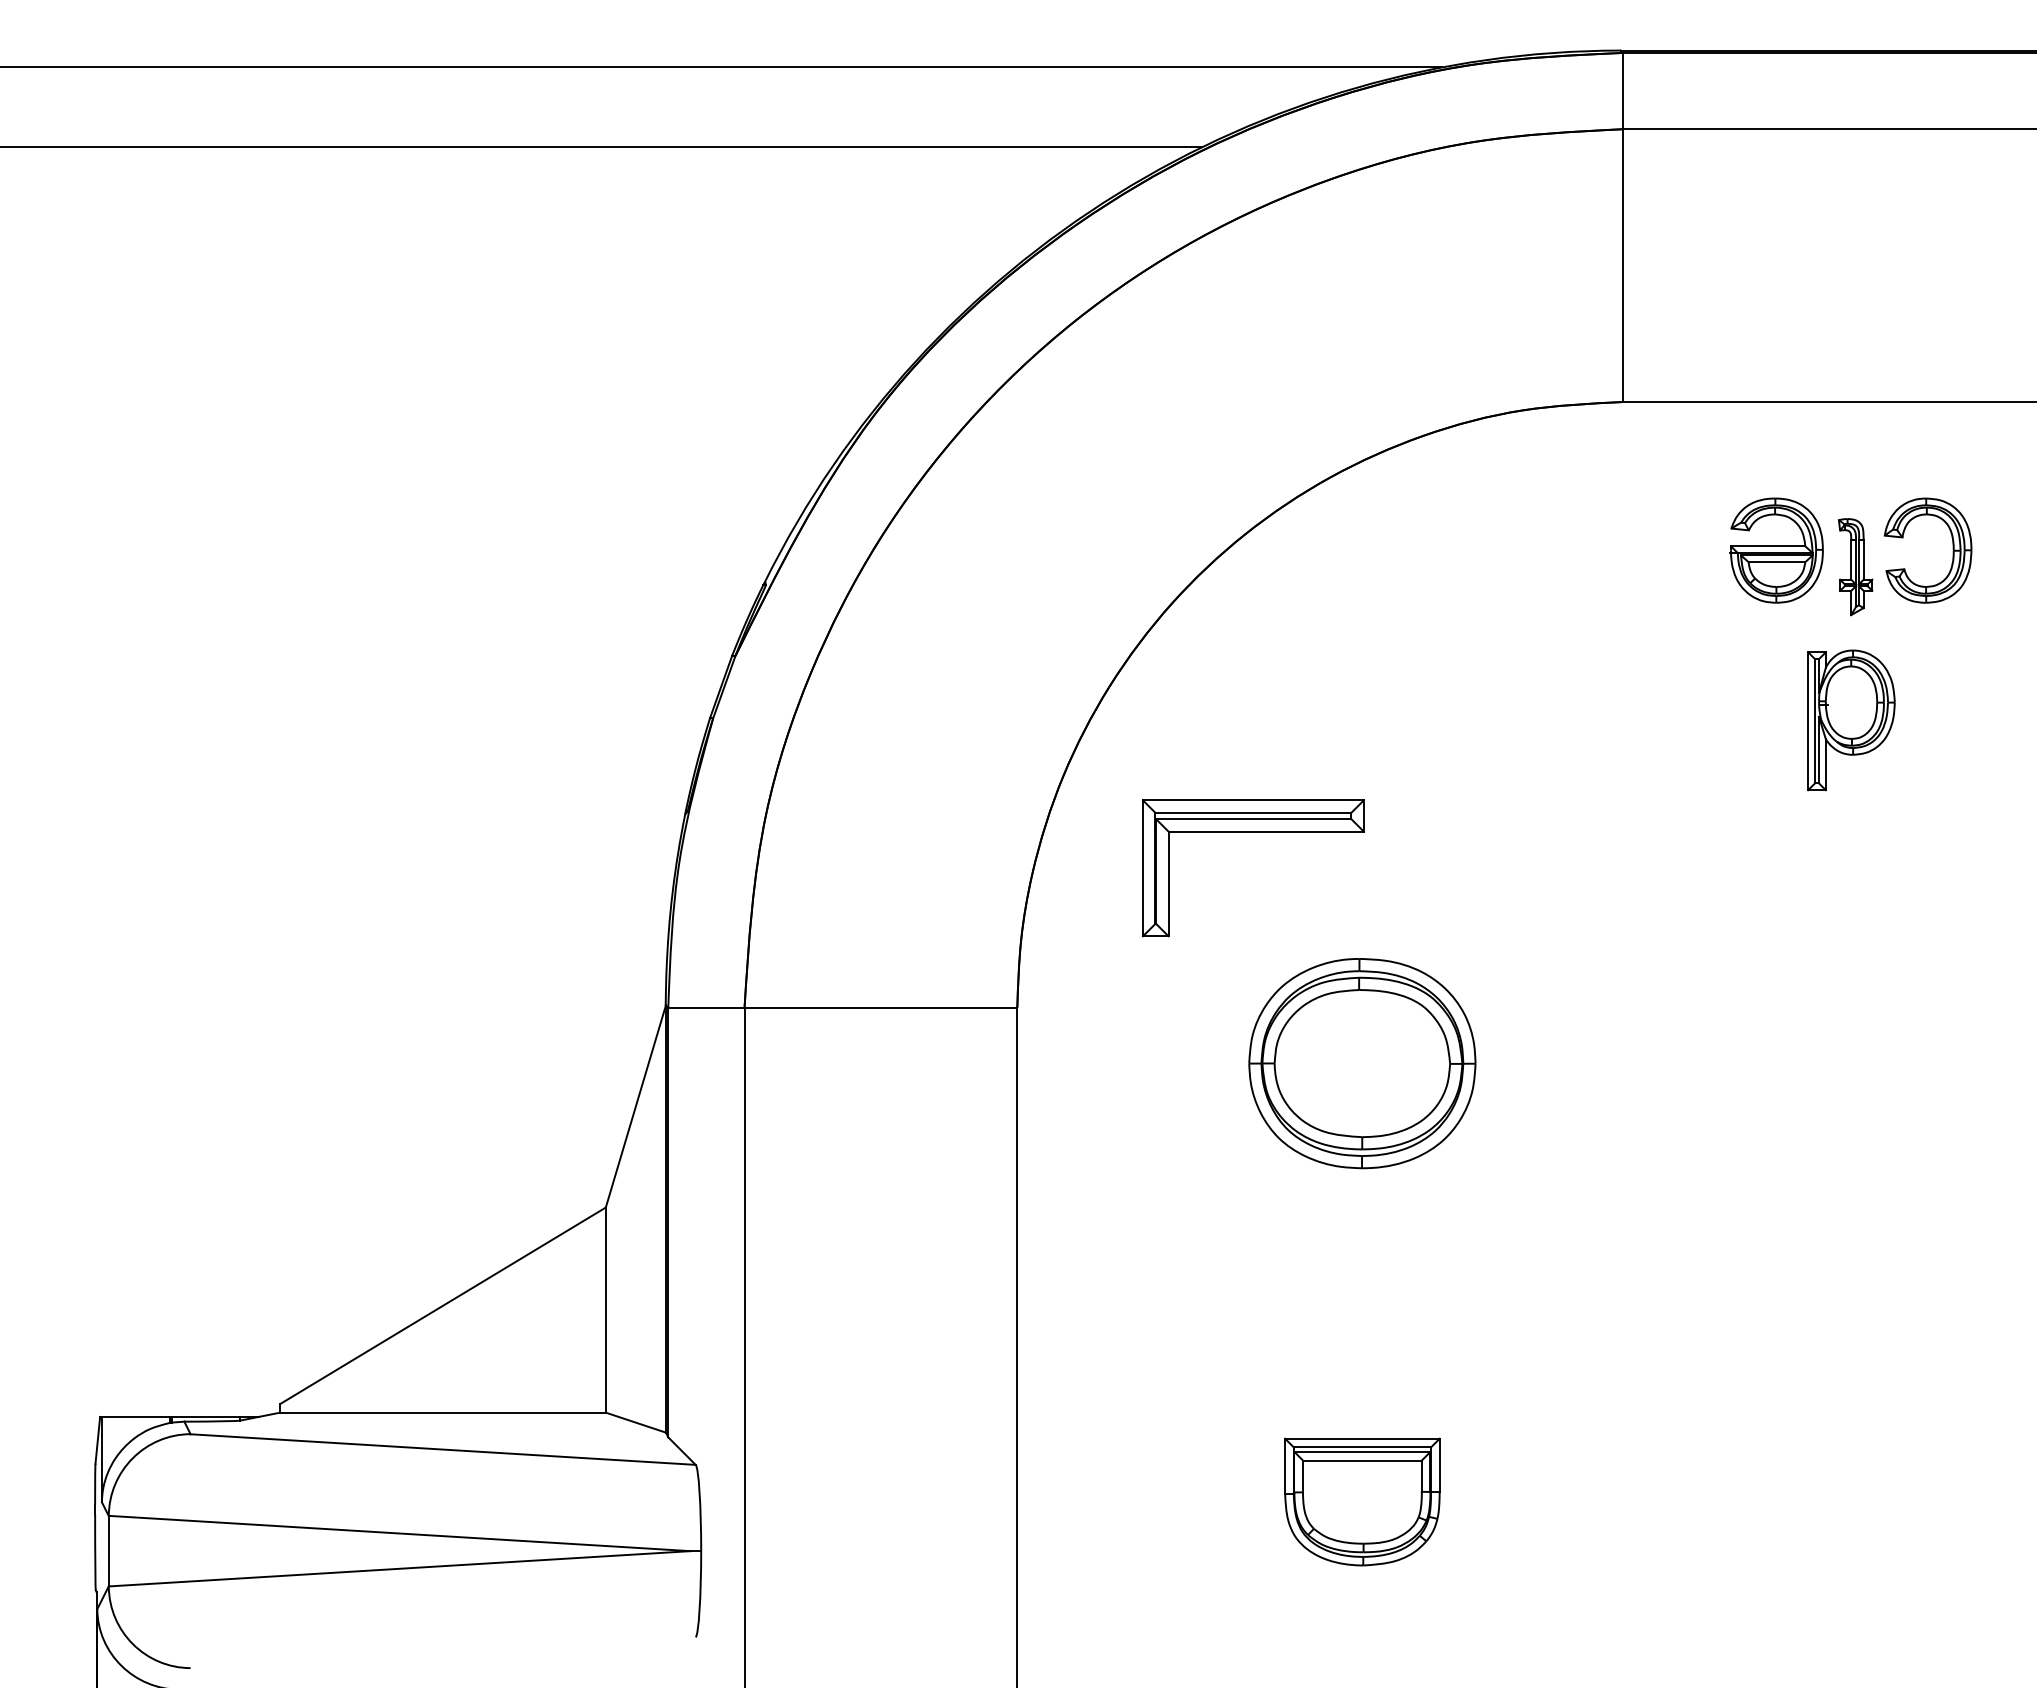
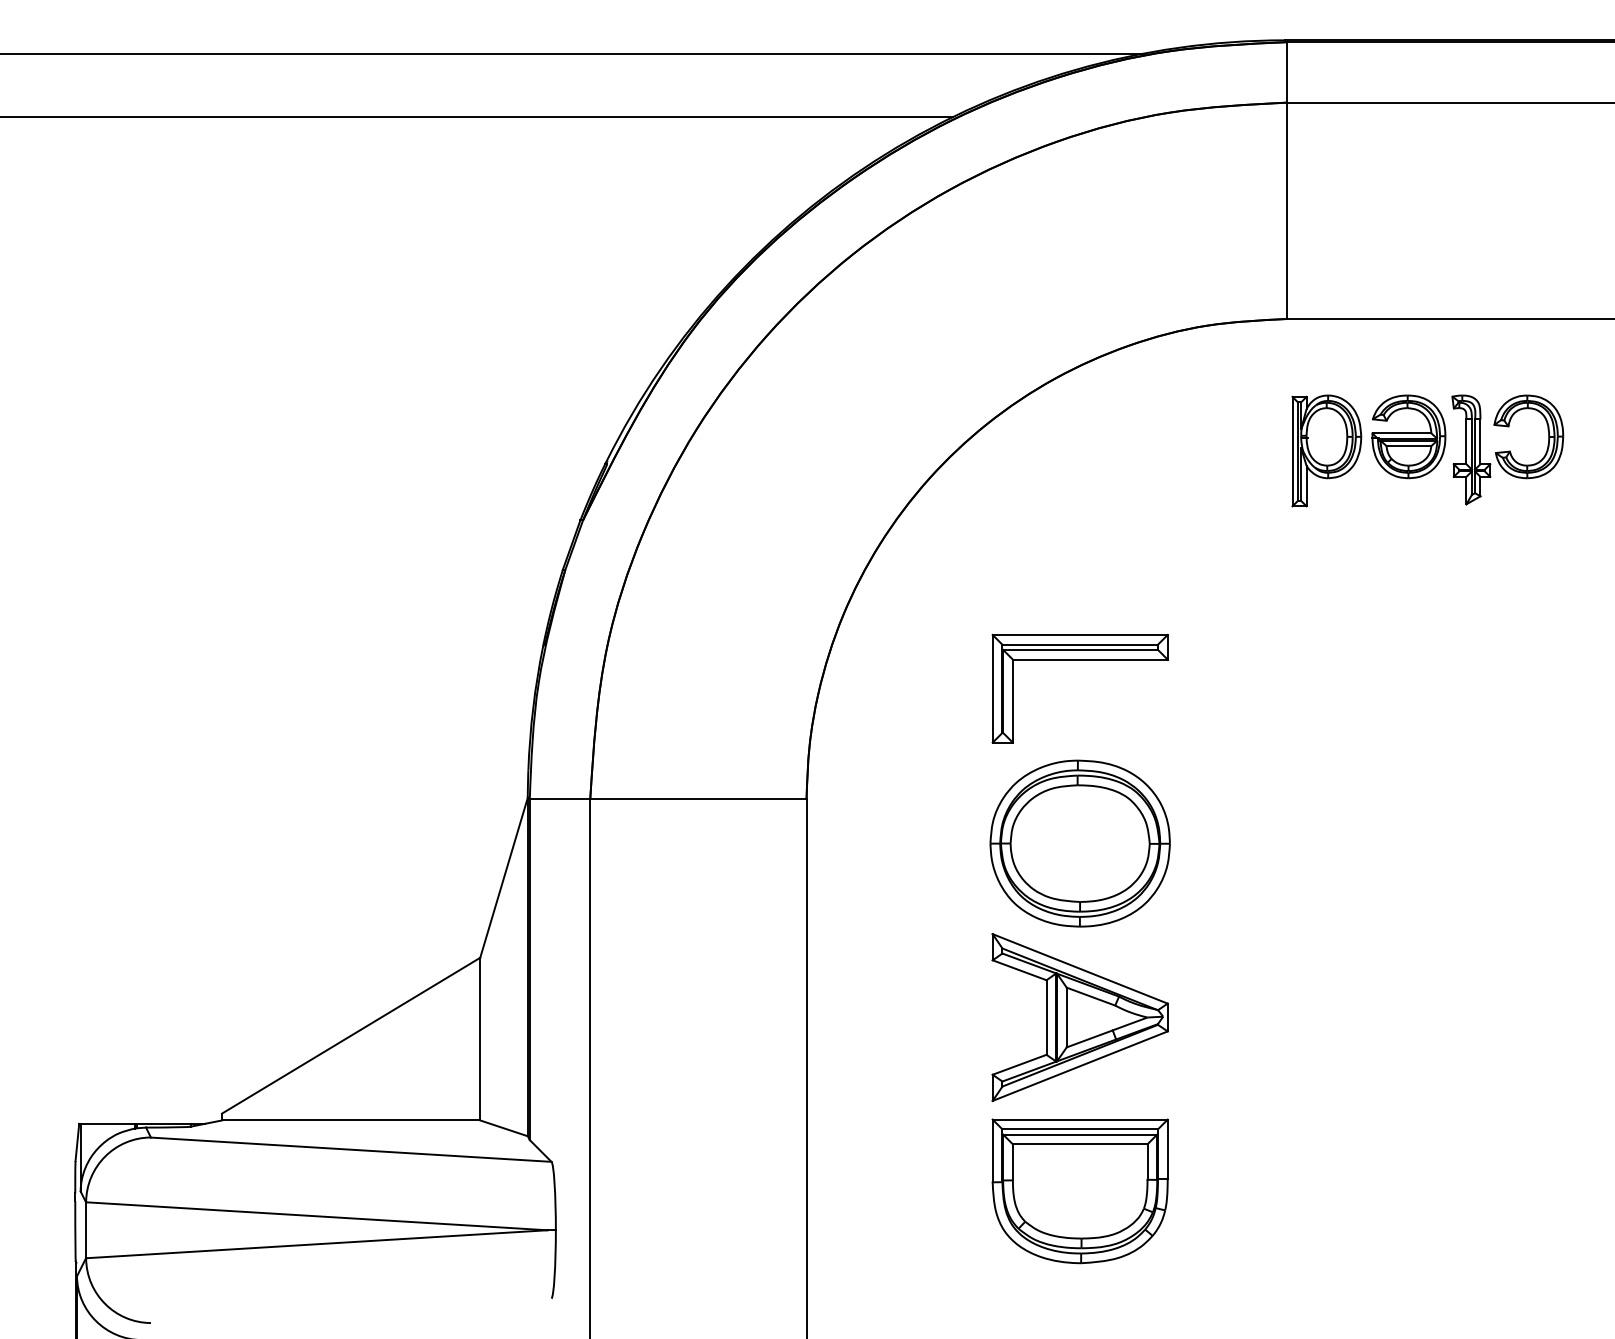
part: (1855, 566) -> (1471, 449), size x1.43
part: (1851, 720) -> (1326, 451), moved
part: (1253, 832) -> (1080, 660), moved
part: (1362, 1282) -> (1080, 1017), added
part: (1362, 1501) -> (1080, 1190), size x1.43

